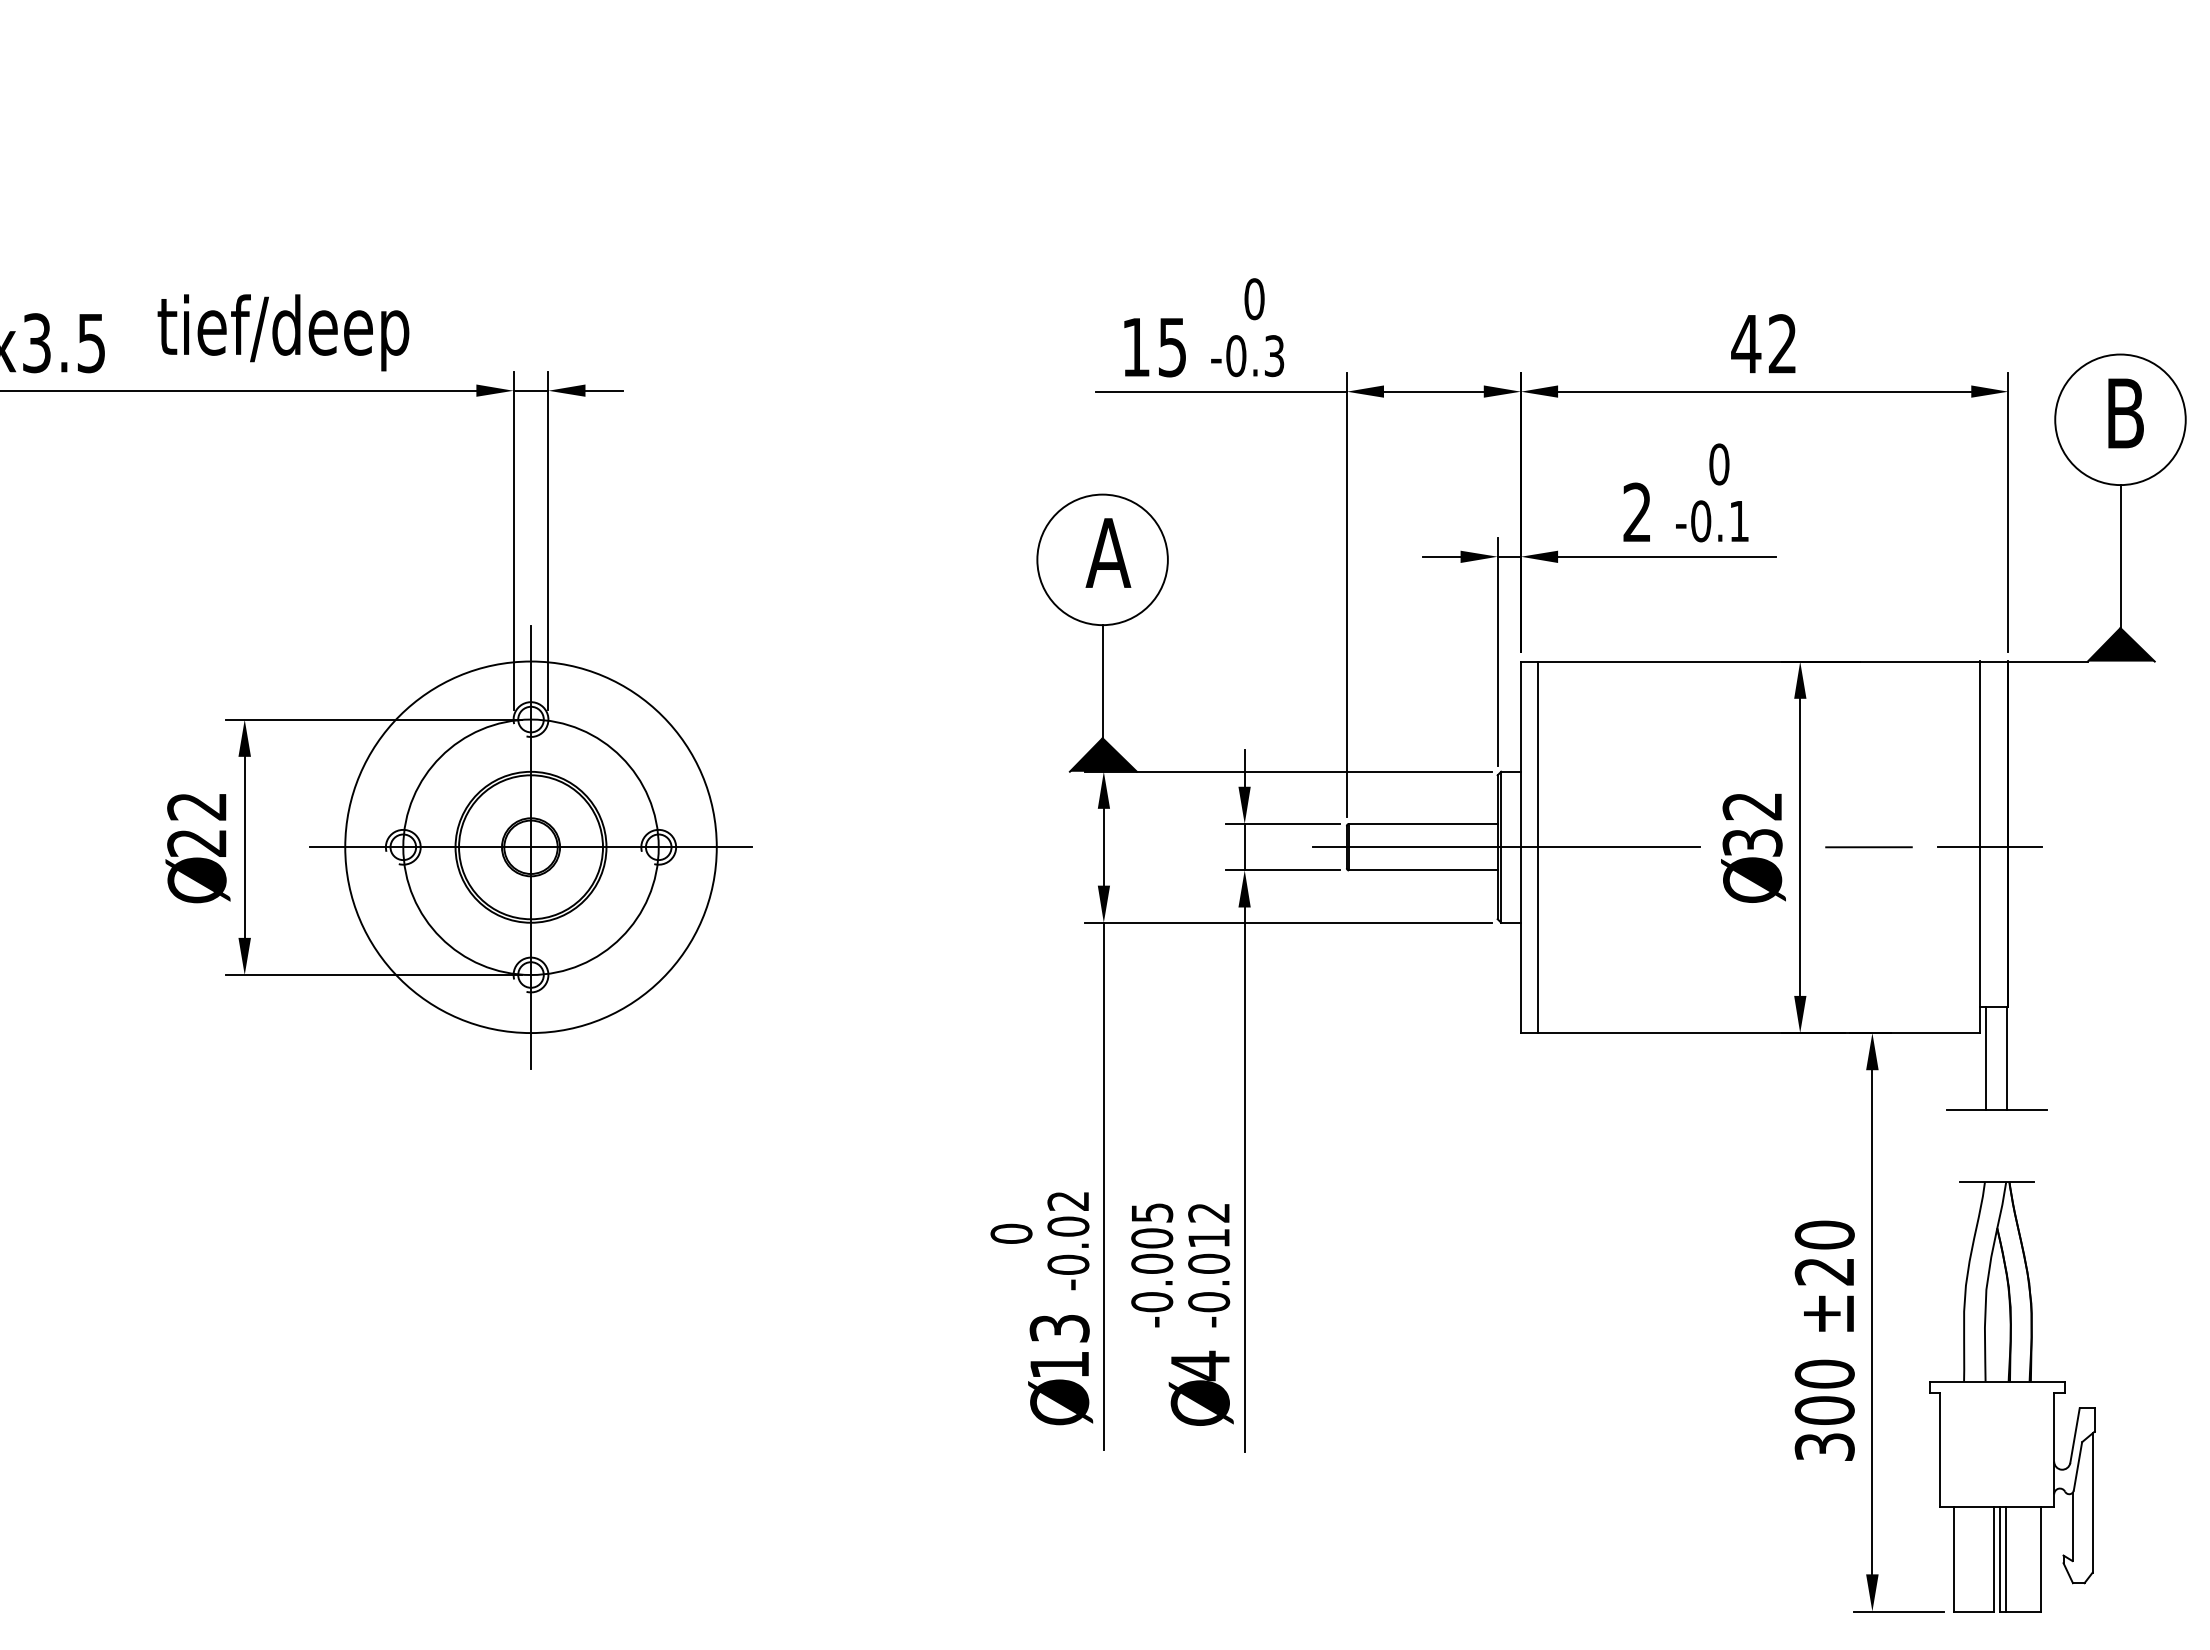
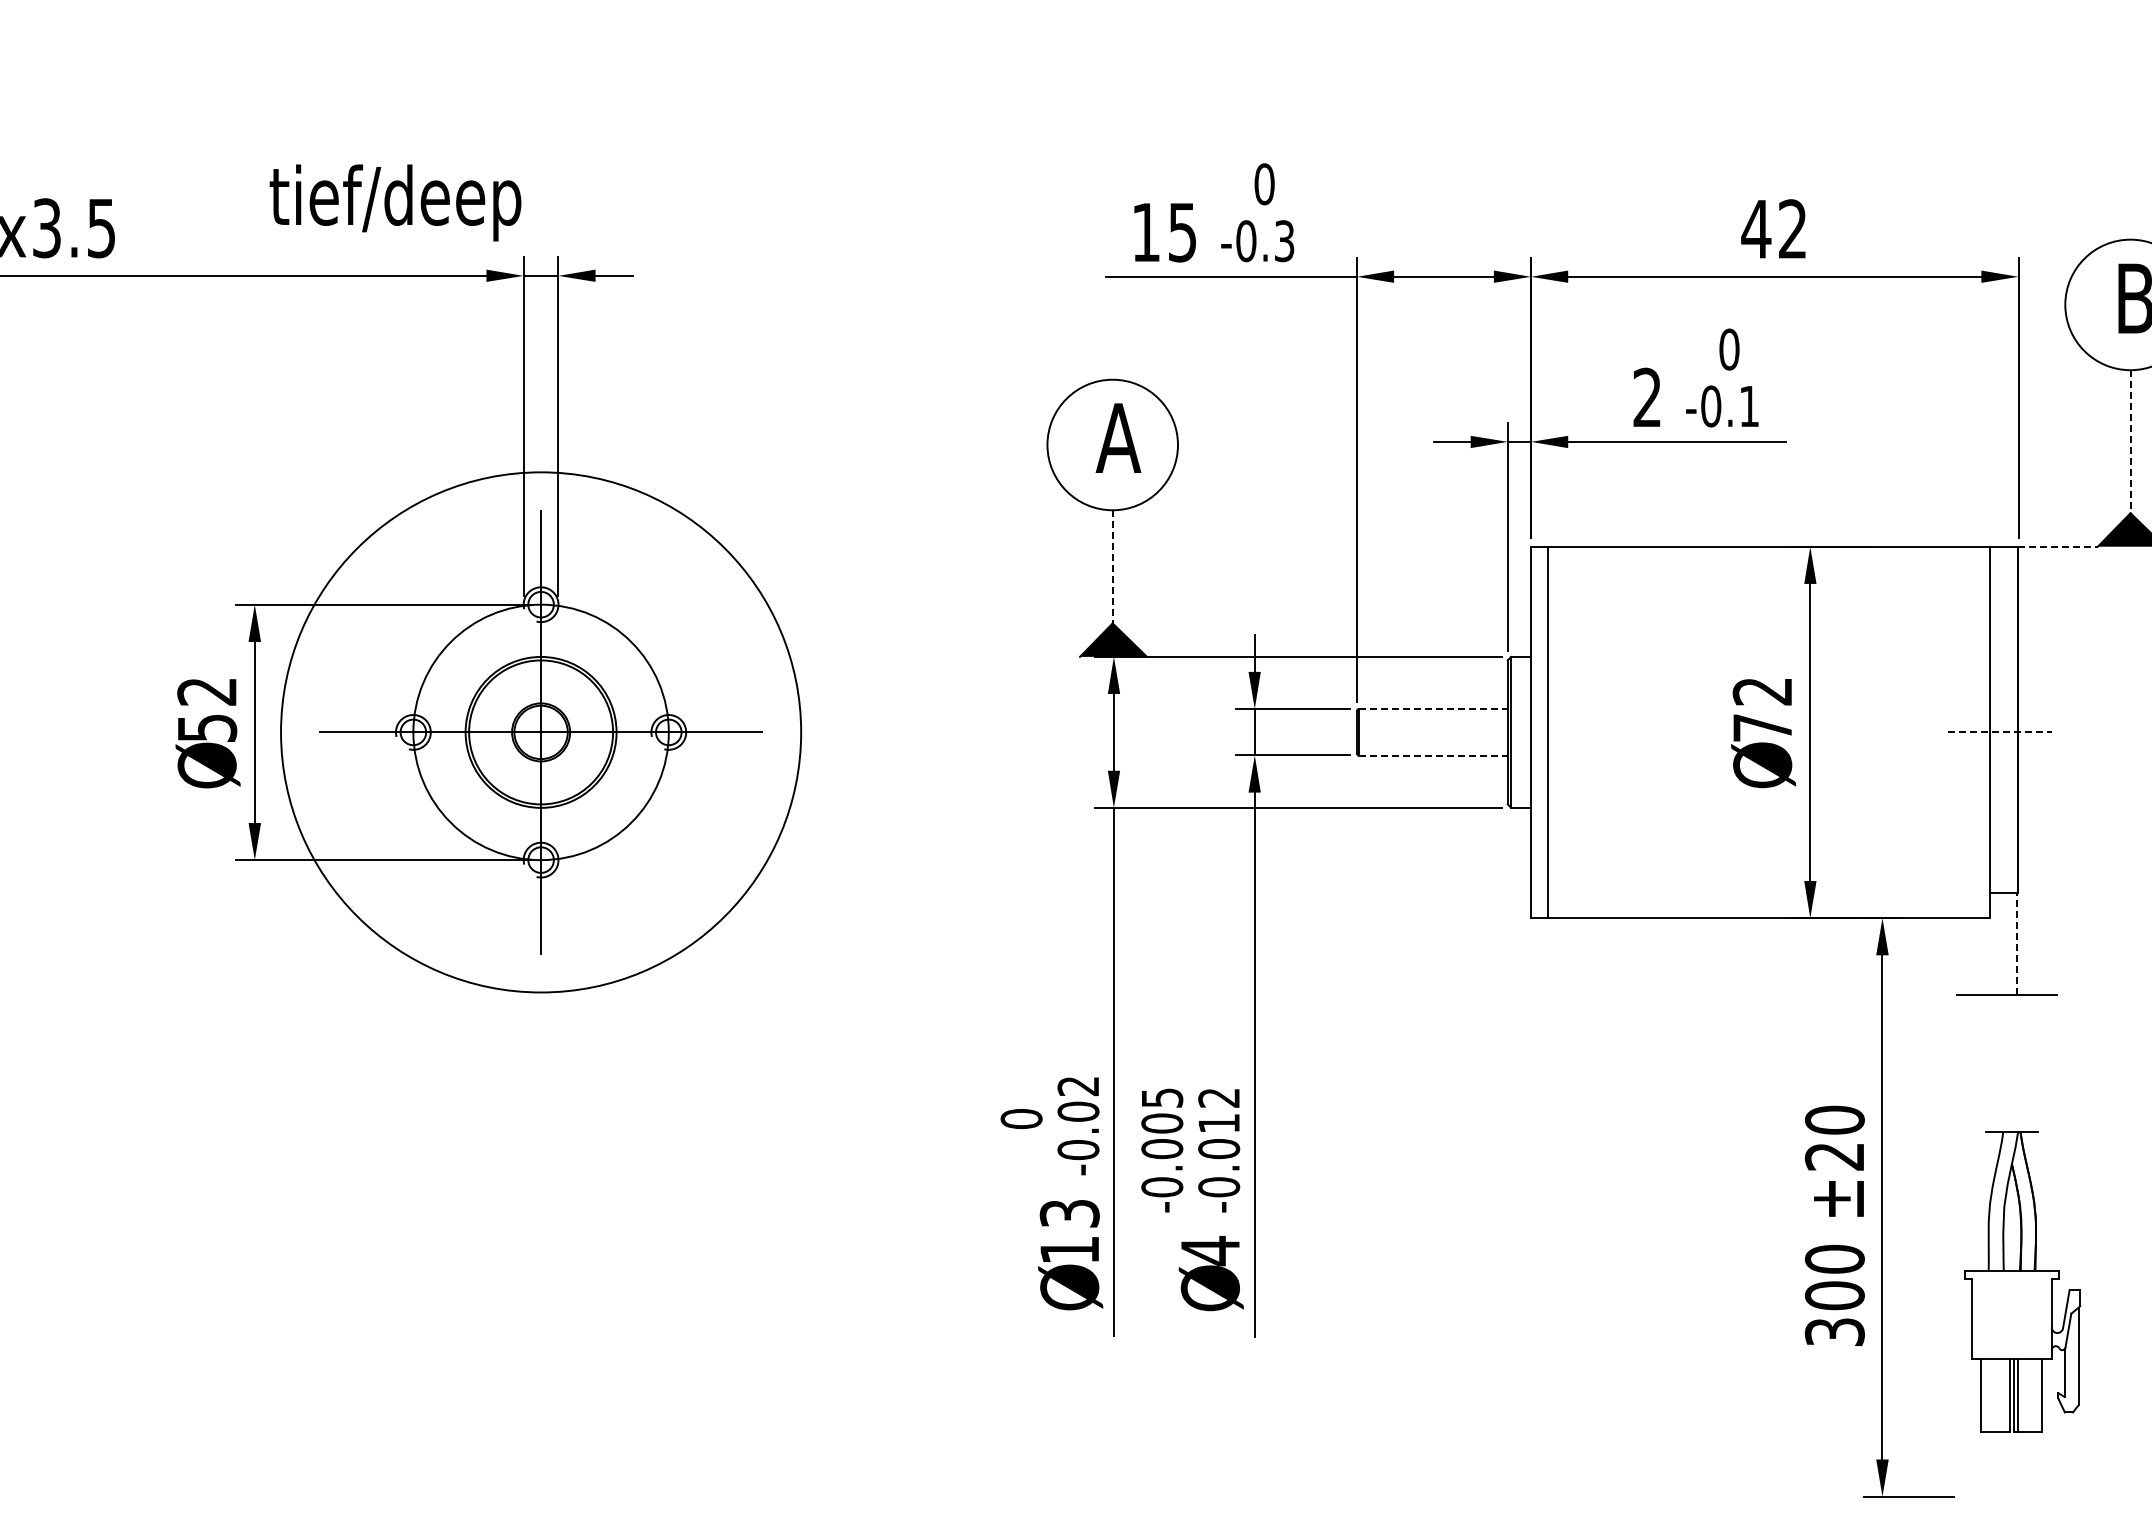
text: (283, 332) -> (395, 202), moved
line: (2120, 556) -> (2130, 441), solid -> dashed
line: (2048, 661) -> (2058, 546), solid -> dashed
line: (1102, 681) -> (1112, 566), solid -> dashed
line: (1423, 824) -> (1433, 709), solid -> dashed
text: (197, 842) -> (207, 727), 22 -> 52
text: (1752, 842) -> (1762, 727), 32 -> 72
circle: (530, 847) -> (540, 732), size x1.4
line: (1506, 847) -> (1516, 732), removed
line: (1868, 847) -> (1878, 732), removed
line: (1989, 847) -> (1999, 732), solid -> dashed
line: (1423, 870) -> (1433, 755), solid -> dashed
line: (1986, 1058) -> (1996, 943), removed
line: (2007, 1058) -> (2017, 943), solid -> dashed
part: (2012, 1396) -> (2022, 1281), size x0.7

